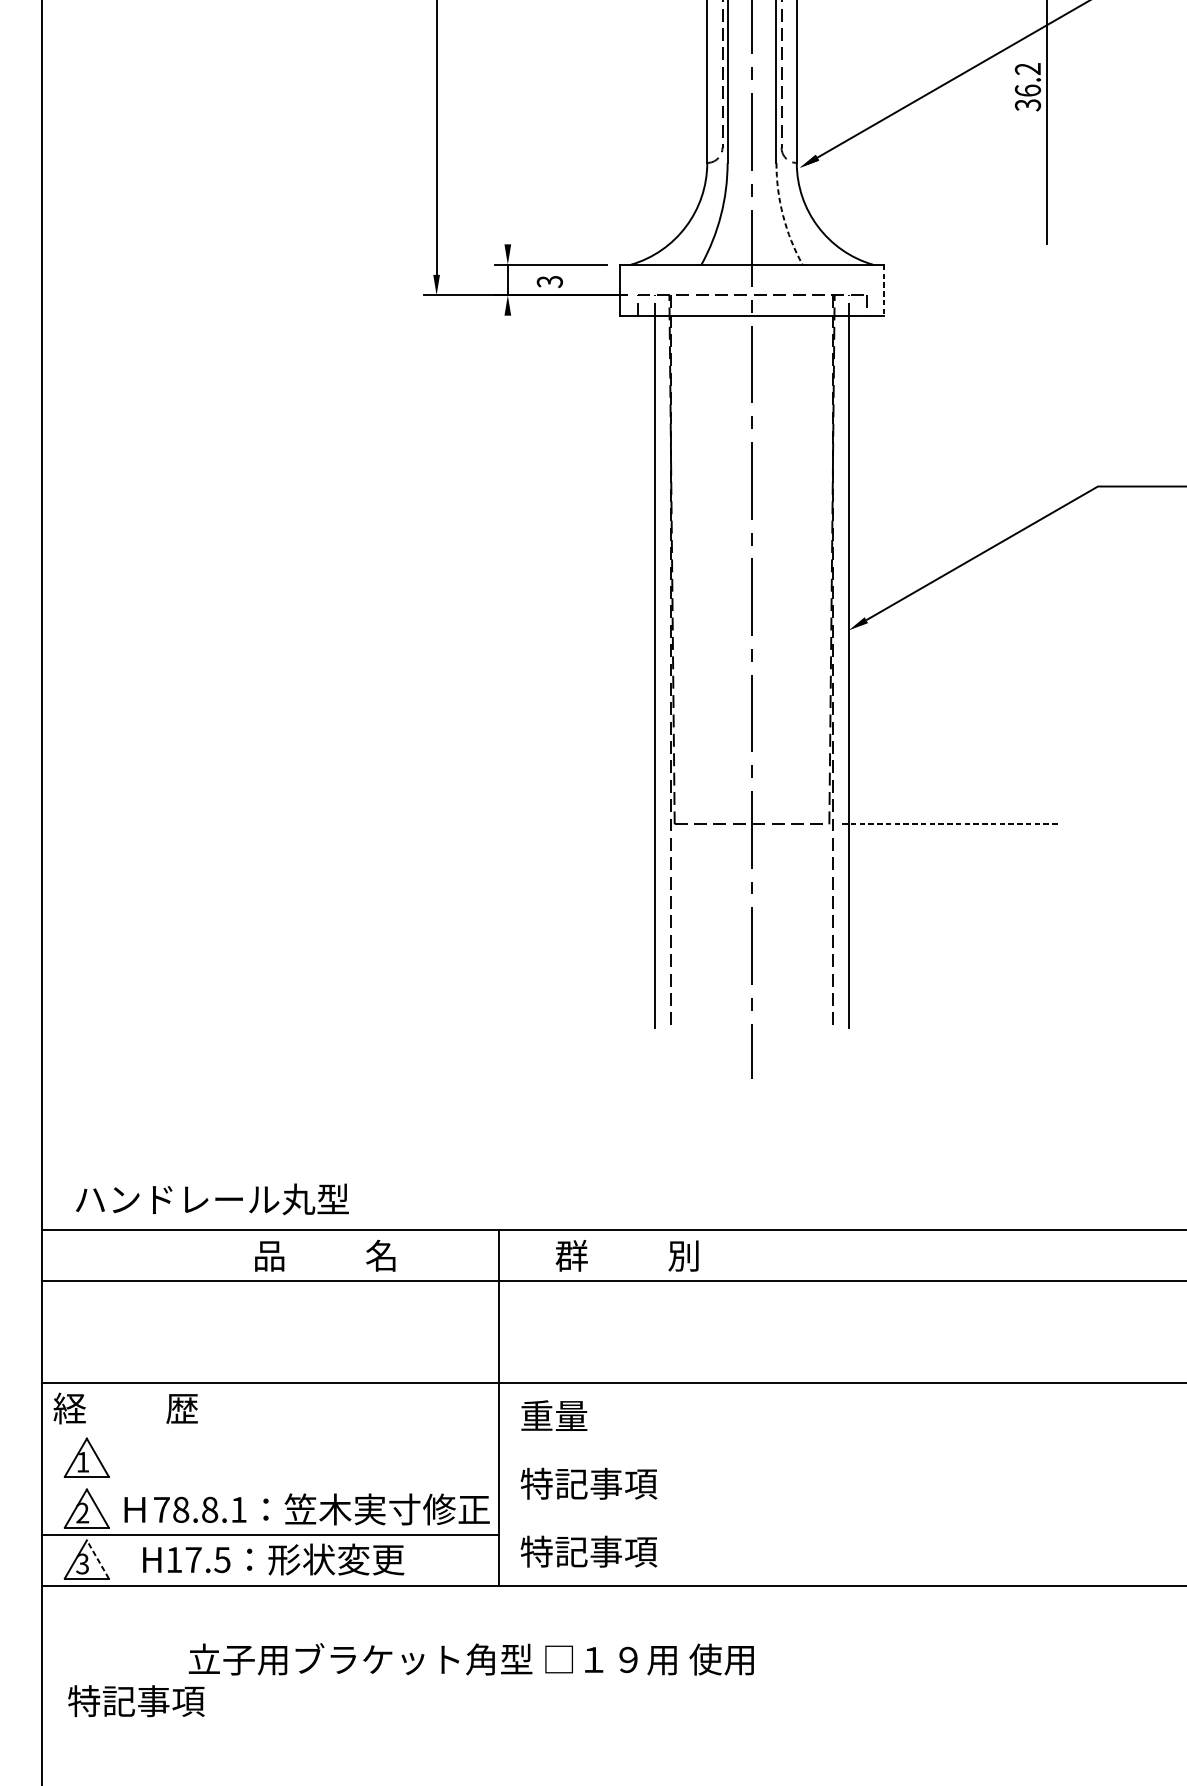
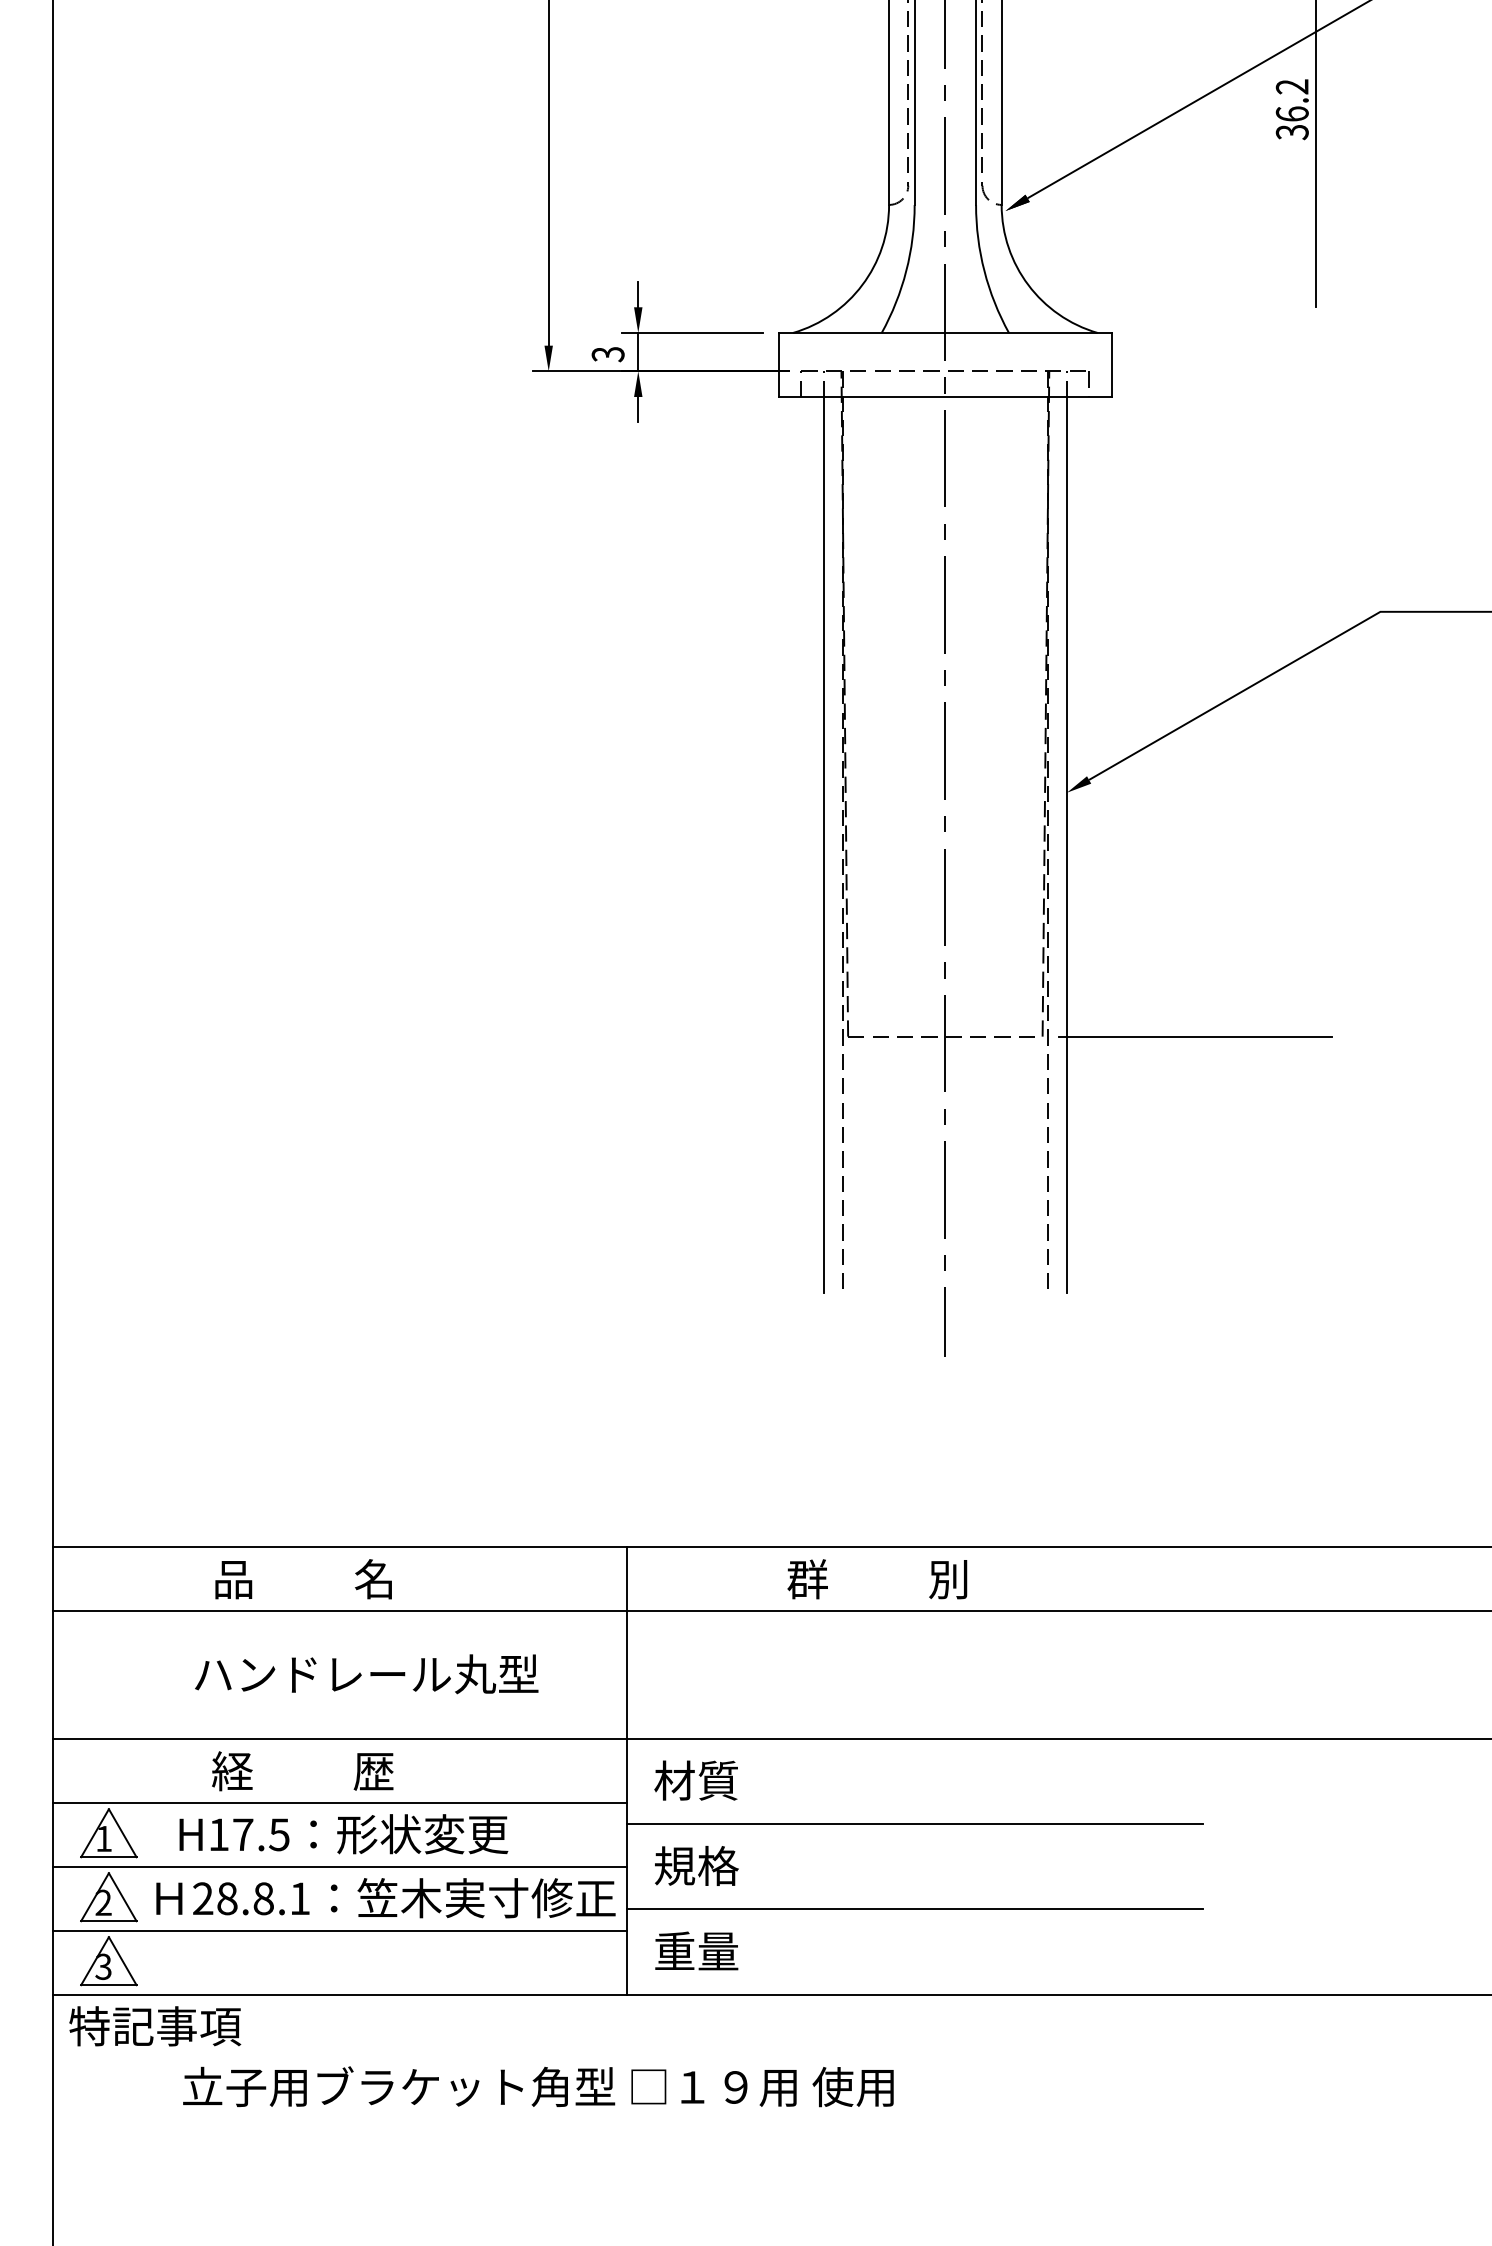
arc: (783, 215) -> (984, 271), dashed -> solid
line: (508, 234) -> (638, 294), added
text: (549, 281) -> (607, 354), moved
line: (884, 290) -> (1111, 365), dashed -> solid
line: (508, 325) -> (638, 409), added
line: (950, 824) -> (1195, 1036), dashed -> solid
text: (212, 1199) -> (366, 1674), moved
text: (325, 1256) -> (303, 1579), moved
text: (627, 1256) -> (877, 1579), moved
text: (125, 1408) -> (302, 1771), moved
text: (554, 1415) -> (696, 1780), 重量 -> 材質
line: (270, 1433) -> (339, 1802), added
line: (727, 1450) -> (914, 1824), added
text: (589, 1483) -> (740, 1865), 特記事項 -> 規格
line: (270, 1484) -> (339, 1866), added
text: (162, 1509) -> (203, 1898), 78.8.1 -> 28.8.1
line: (727, 1518) -> (914, 1909), added
text: (589, 1551) -> (740, 1951), 特記事項 -> 重量
line: (97, 1559) -> (122, 1961), dashed -> solid
text: (273, 1559) -> (343, 1834), moved
text: (471, 1659) -> (538, 2086), moved
text: (136, 1701) -> (155, 2026), moved

